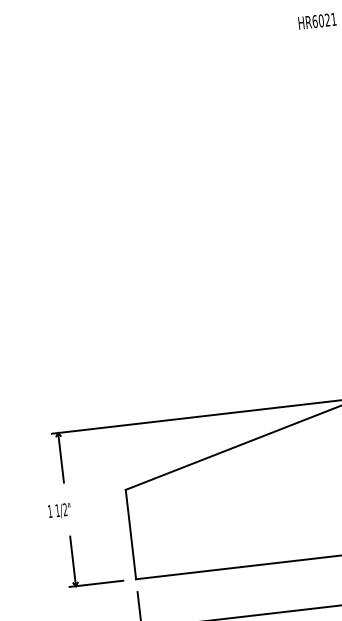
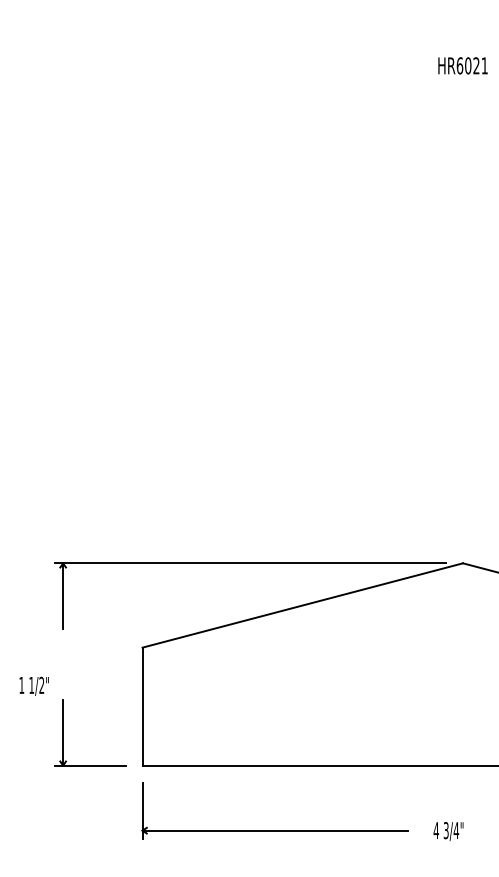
text: (59, 510) -> (33, 685), moved

